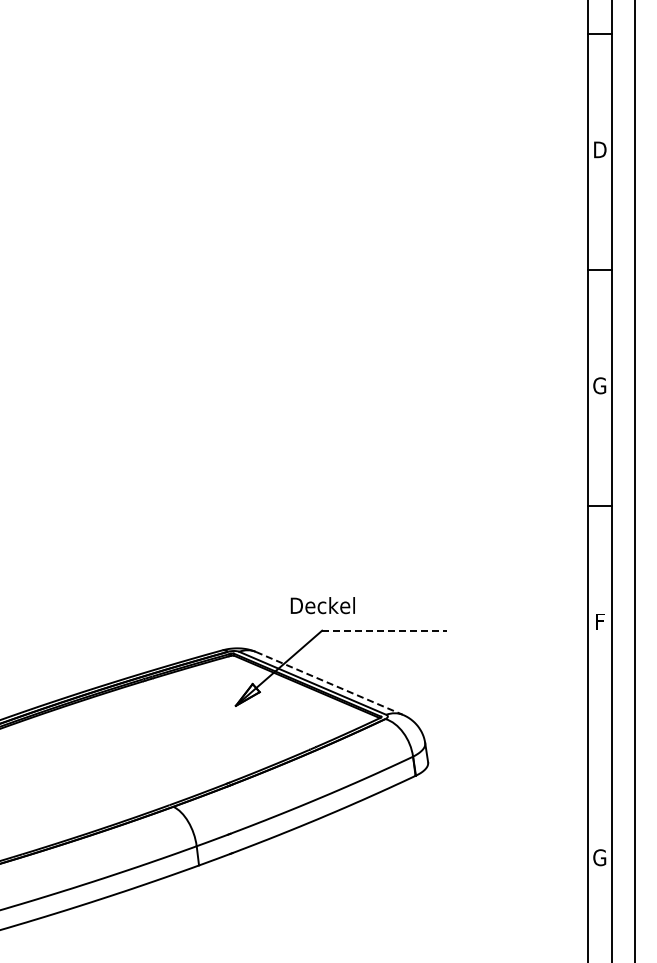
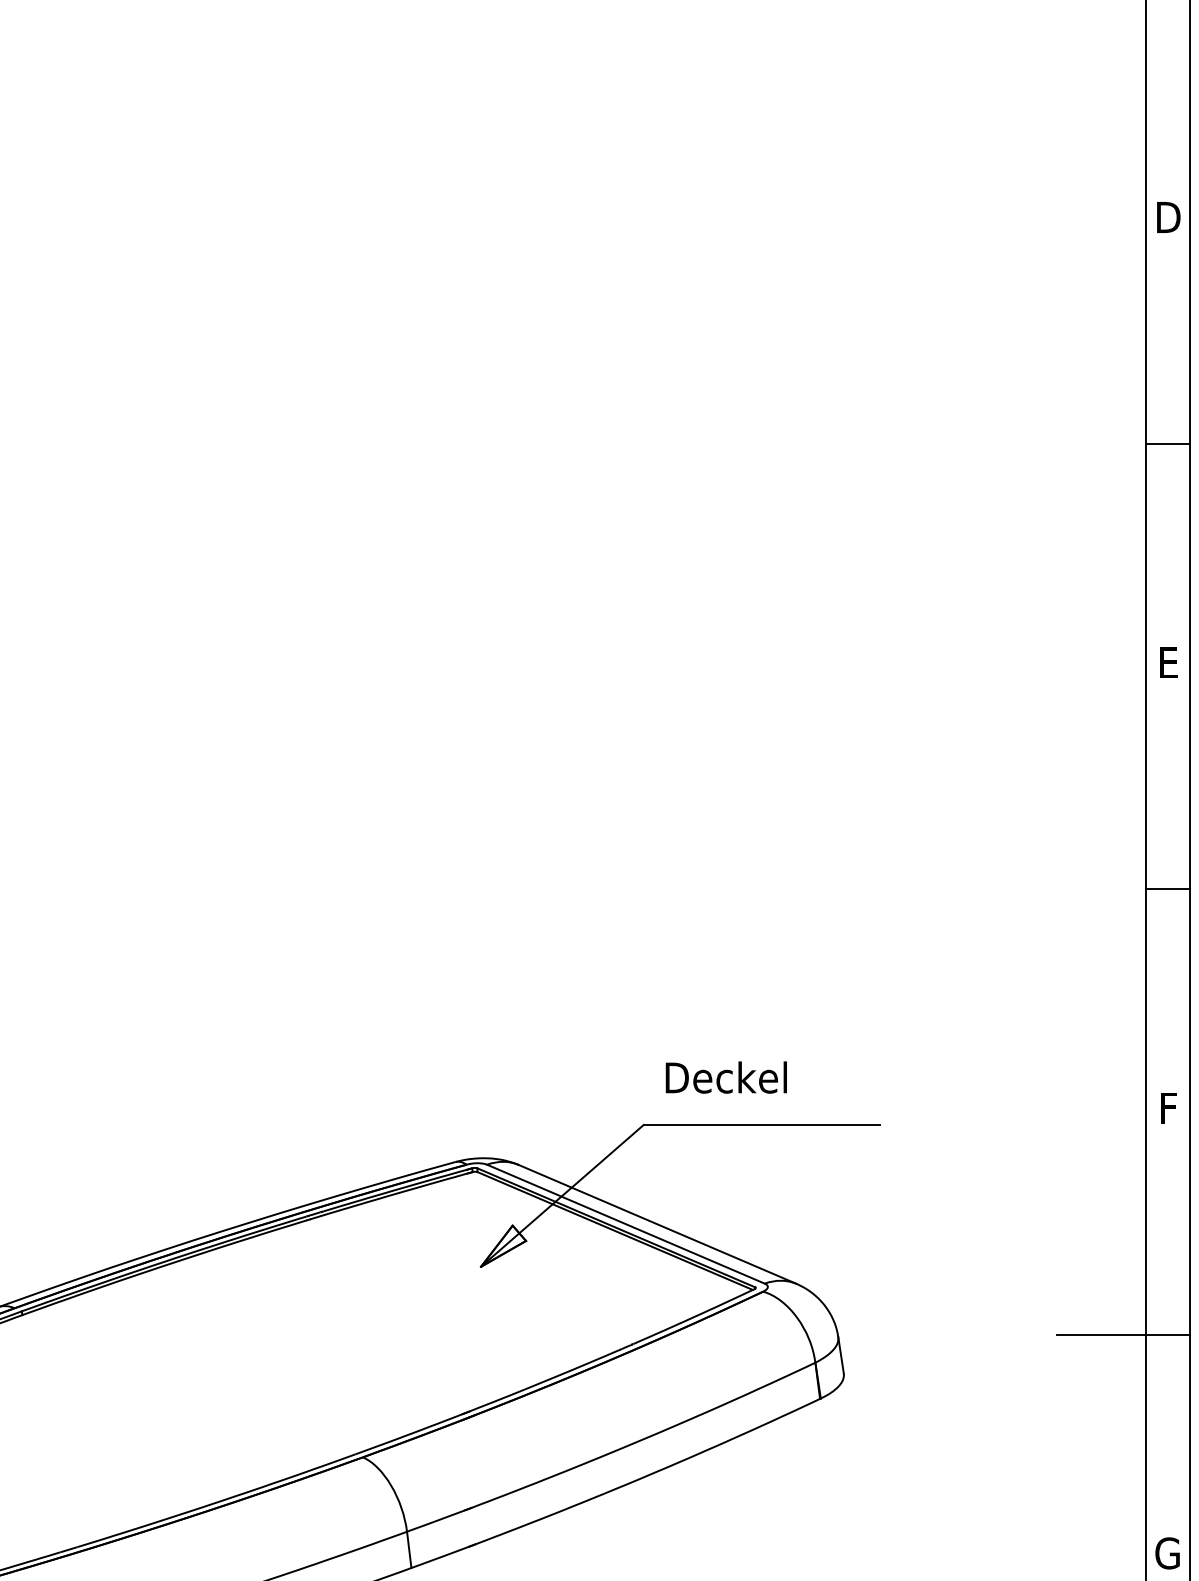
text: (599, 385) -> (1167, 662), G -> E
text: (322, 605) -> (725, 1077), moved
line: (385, 630) -> (763, 1124), dashed -> solid
line: (329, 683) -> (657, 1224), dashed -> solid
line: (575, 741) -> (1121, 1334), added

